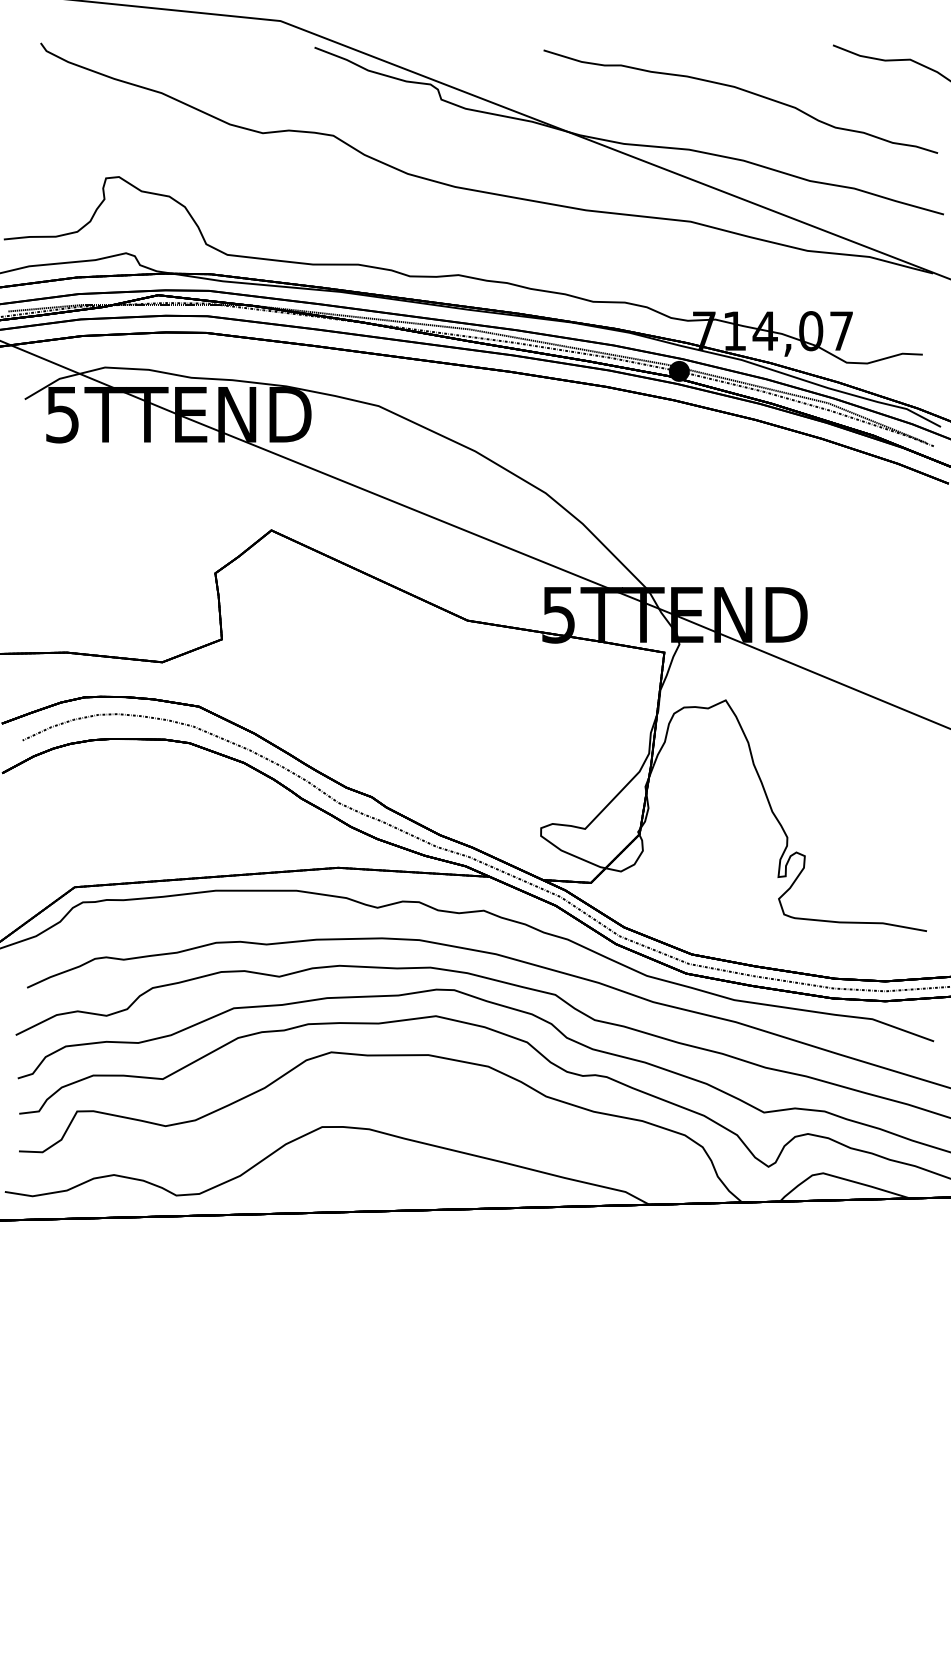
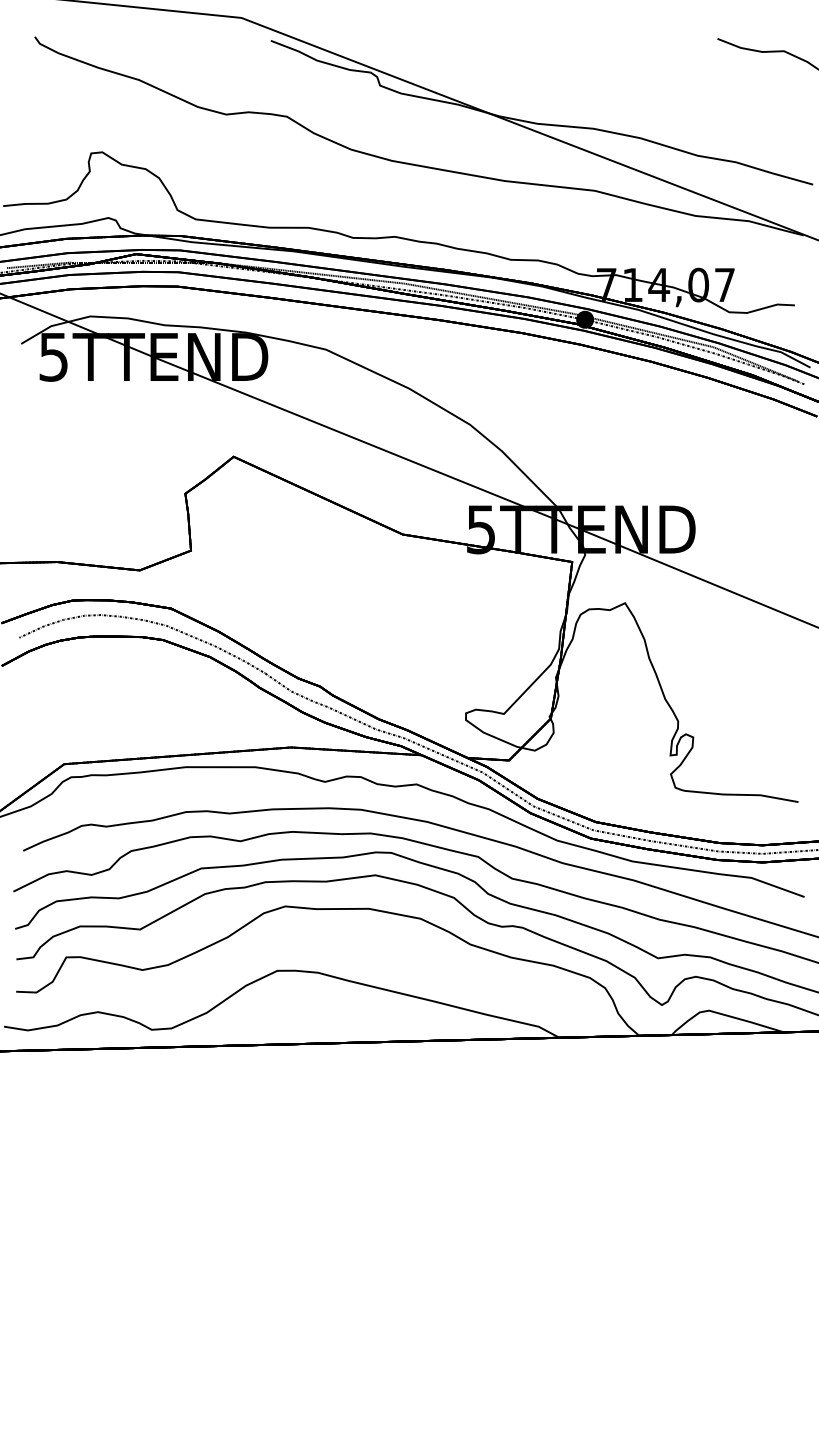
curve: (745, 92) -> (642, 79), removed

